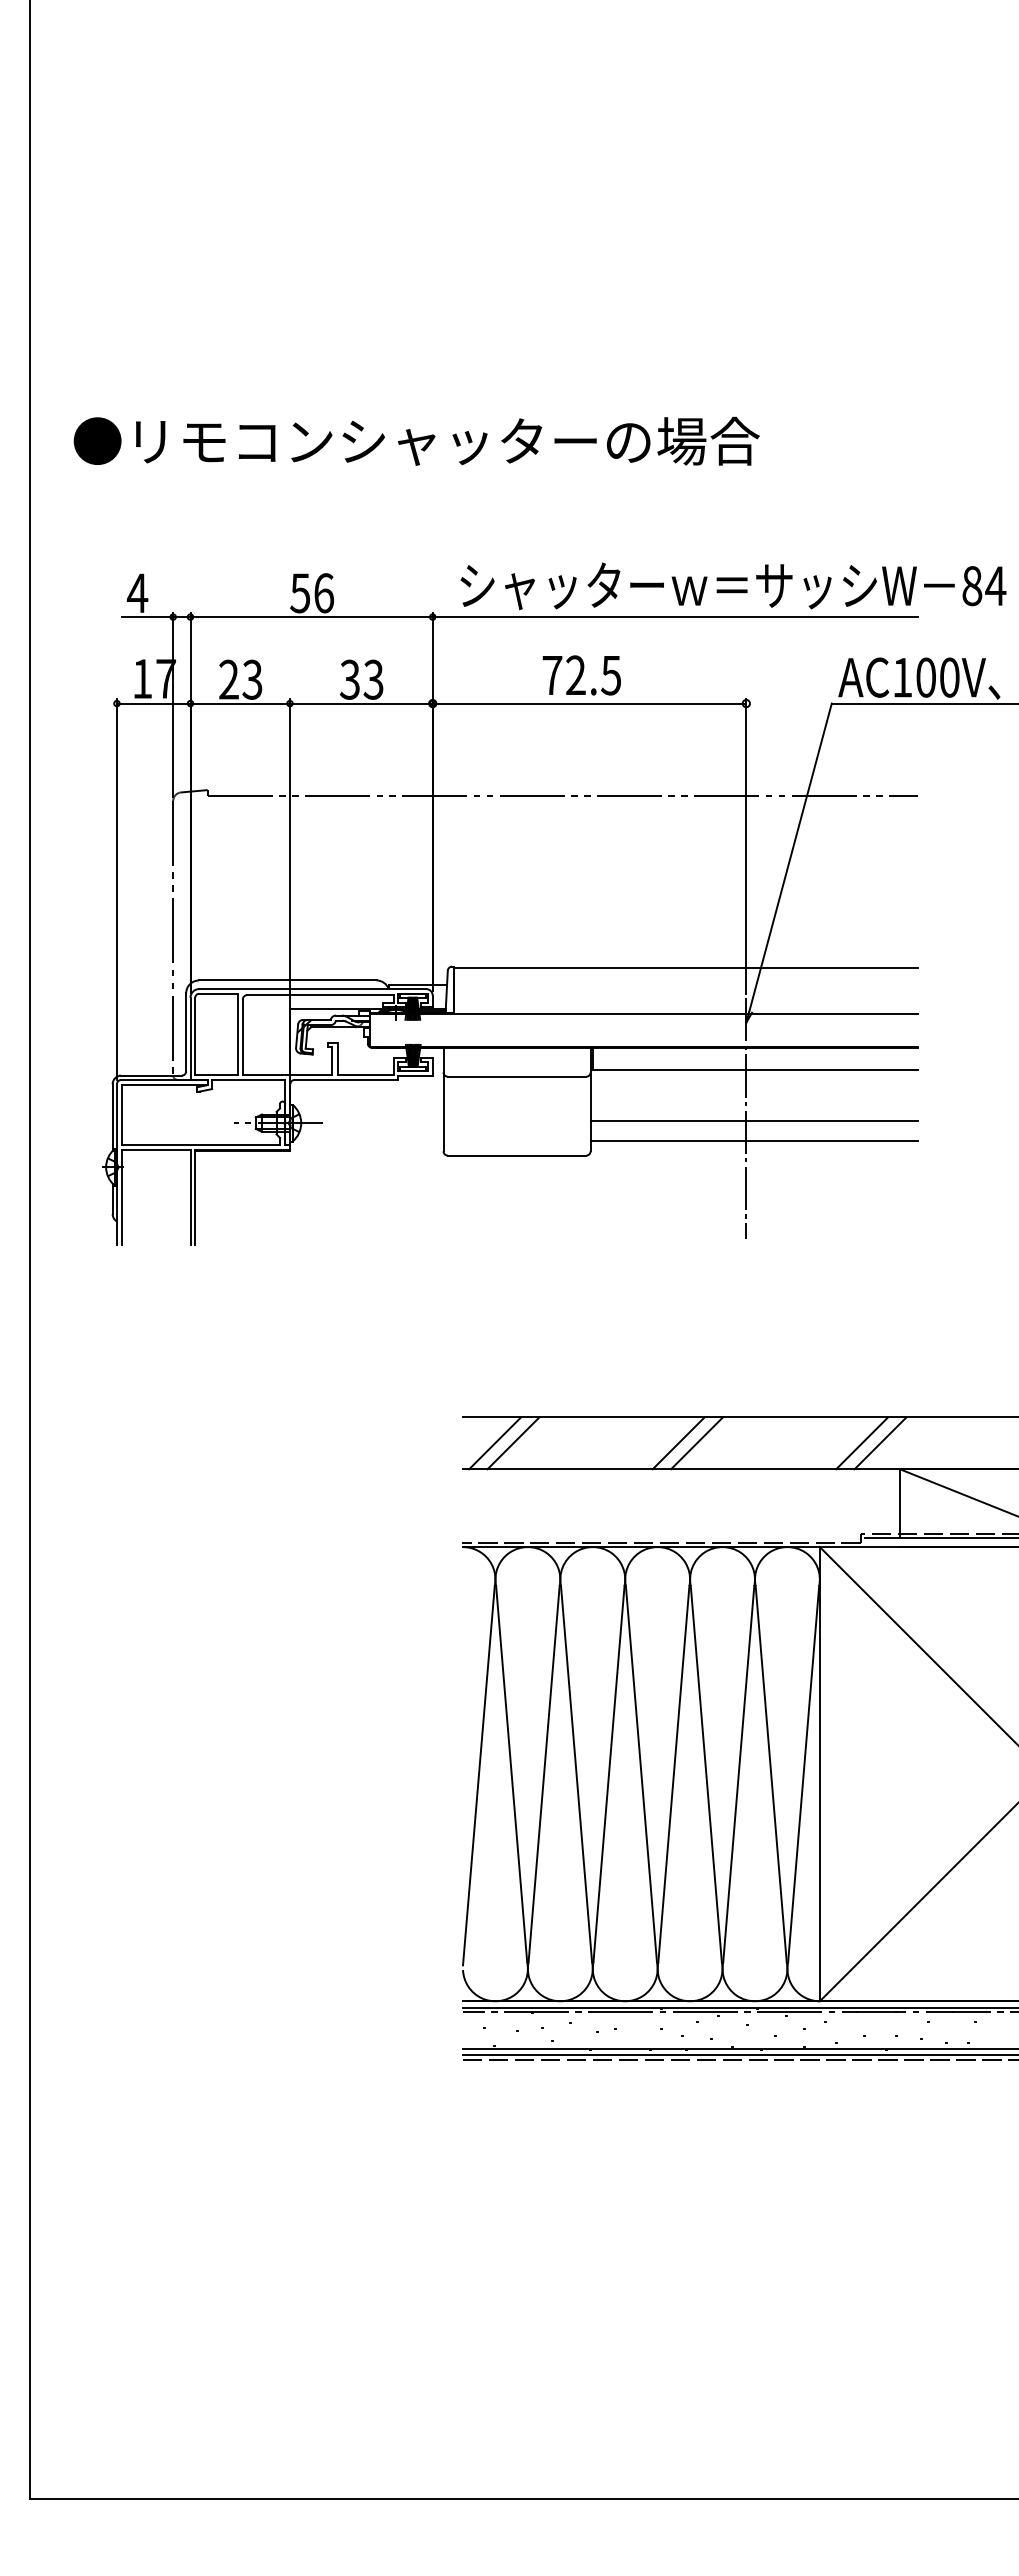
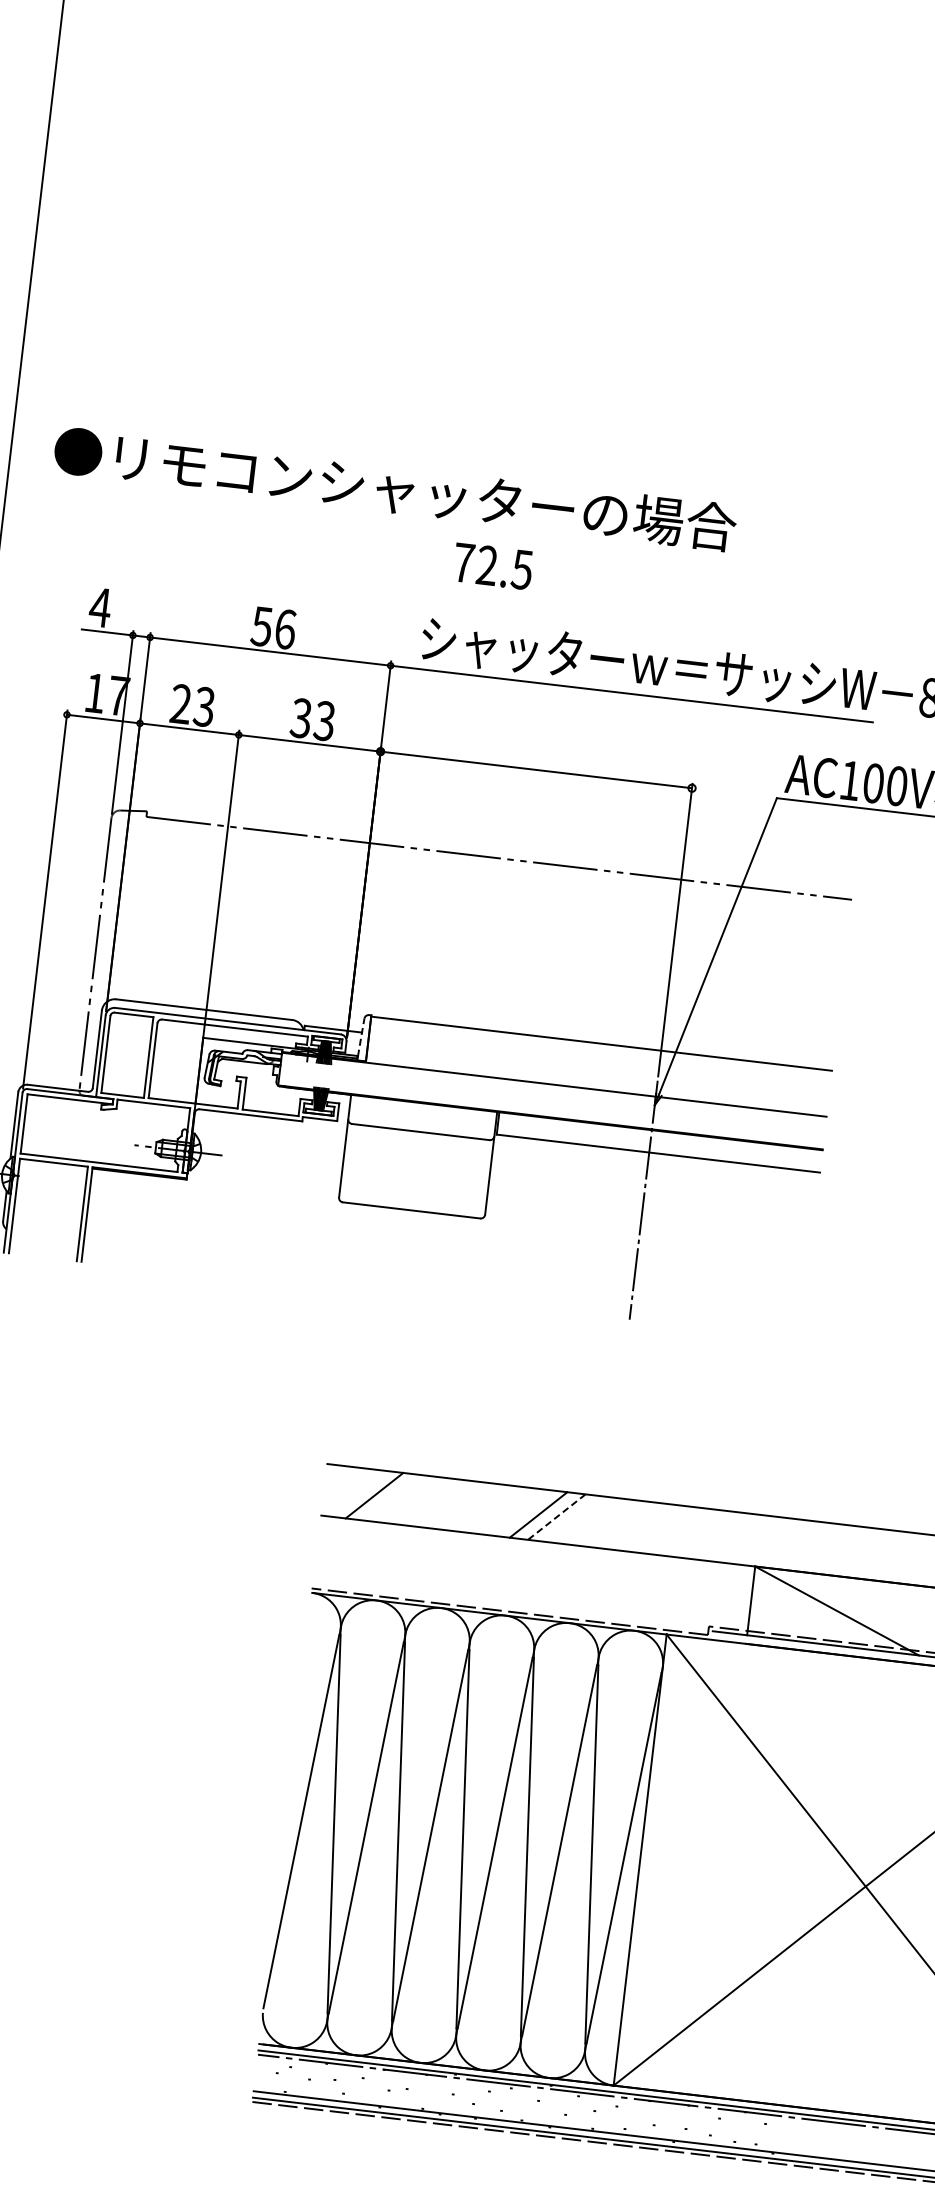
text: (581, 675) -> (492, 566), moved
line: (446, 989) -> (360, 1037), solid -> dashed
line: (754, 1121) -> (651, 1204), removed
line: (754, 1140) -> (649, 1223), removed
line: (495, 1443) -> (356, 1493), removed
line: (697, 1443) -> (557, 1517), solid -> dashed
line: (862, 1443) -> (721, 1536), removed
line: (880, 1443) -> (738, 1538), removed

